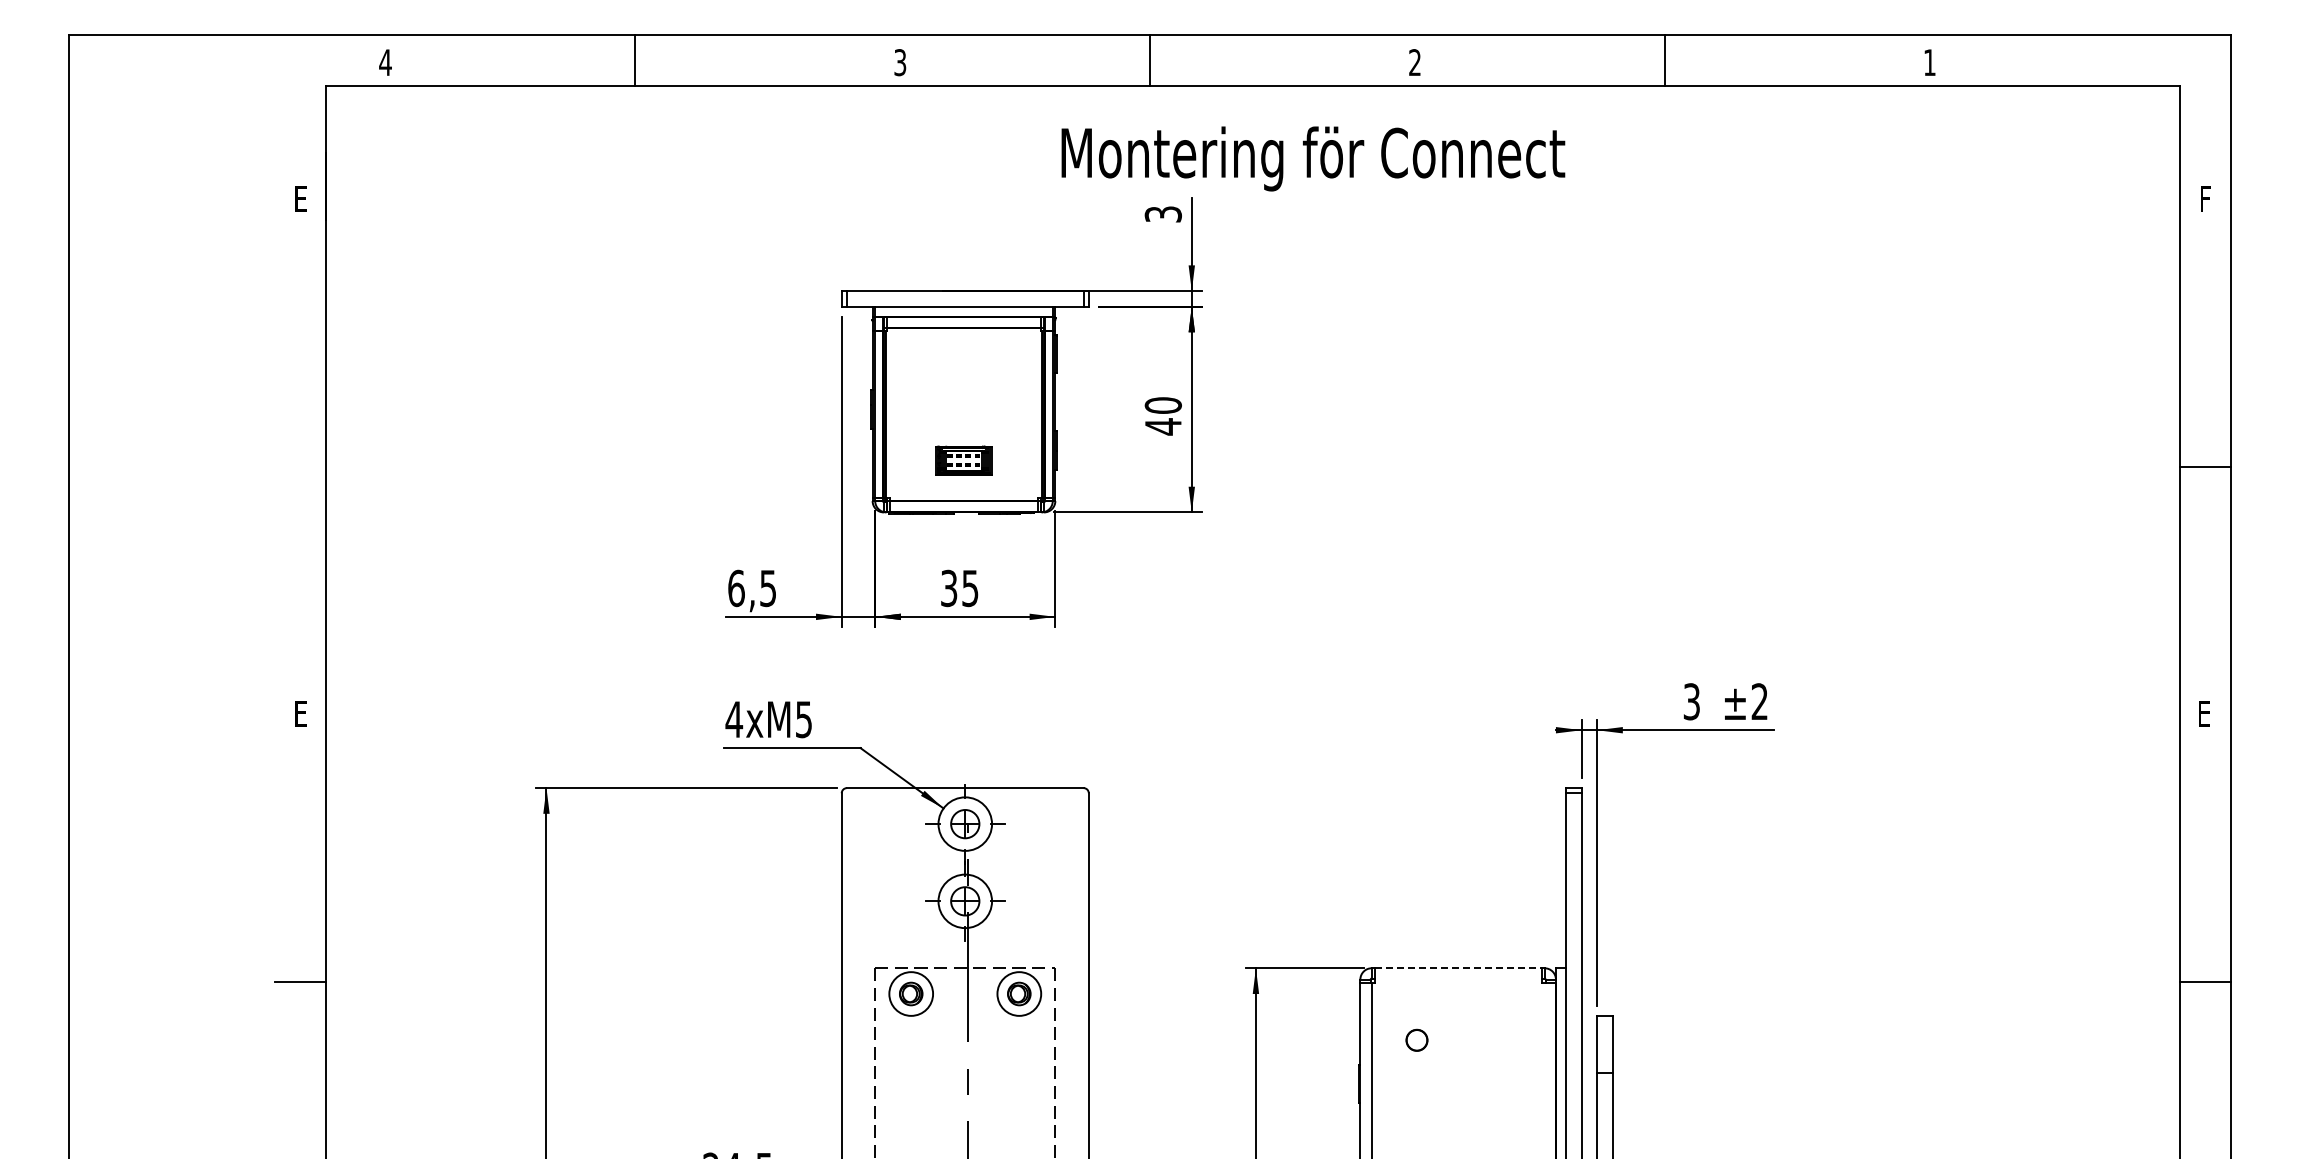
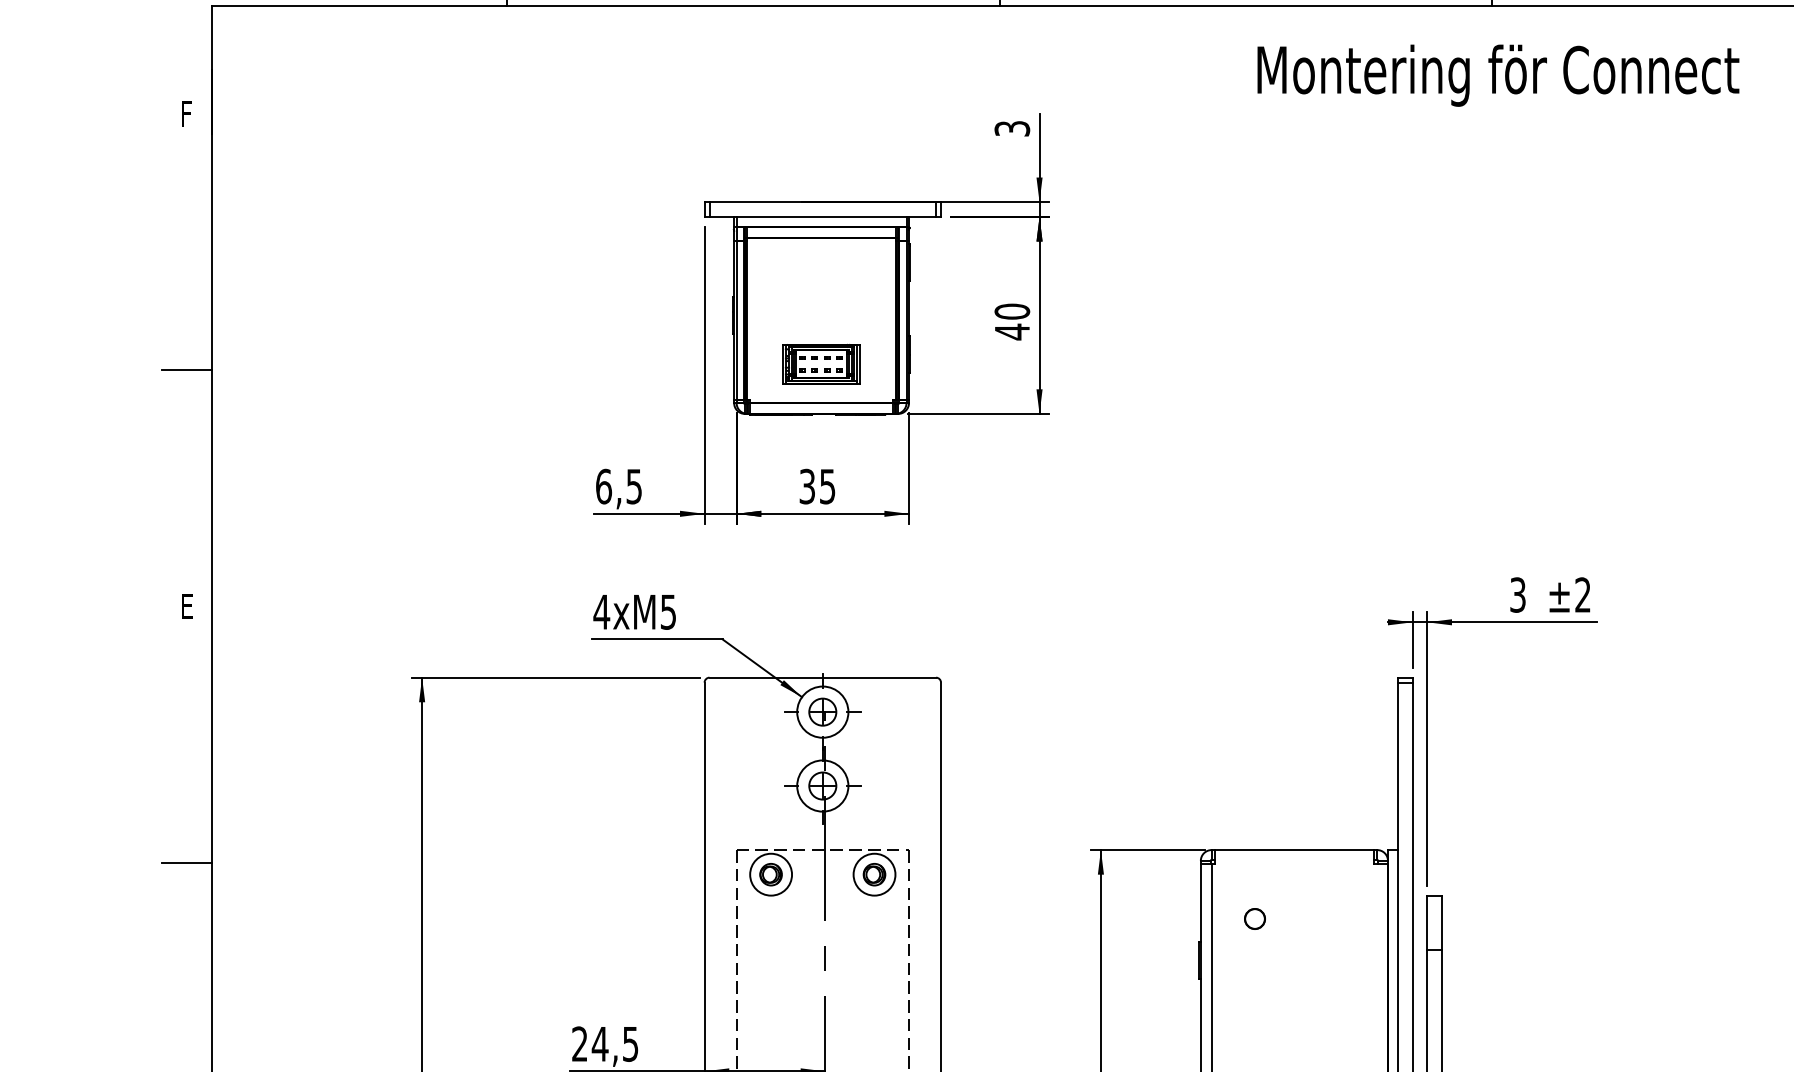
text: (1313, 158) -> (1498, 75), moved
text: (302, 198) -> (188, 113), E -> F
part: (963, 460) -> (821, 364), size x1.43
line: (300, 466) -> (186, 369), added
line: (1458, 968) -> (1294, 850), dashed -> solid

